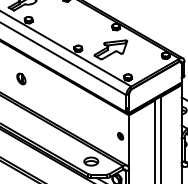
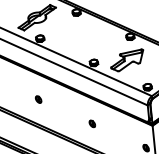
part: (20, 78) -> (37, 99), size x0.62
part: (70, 107) -> (91, 123), added

